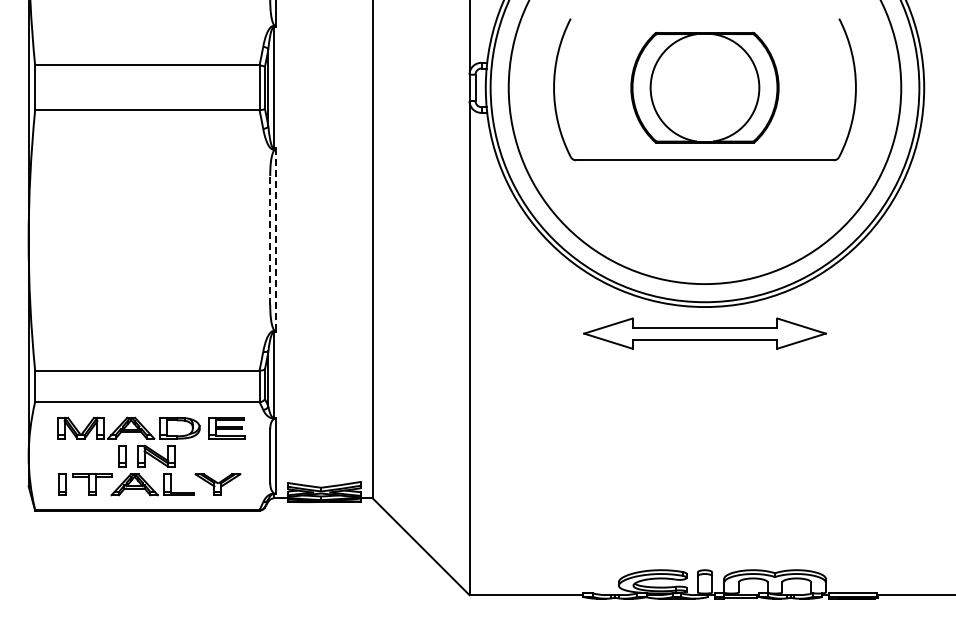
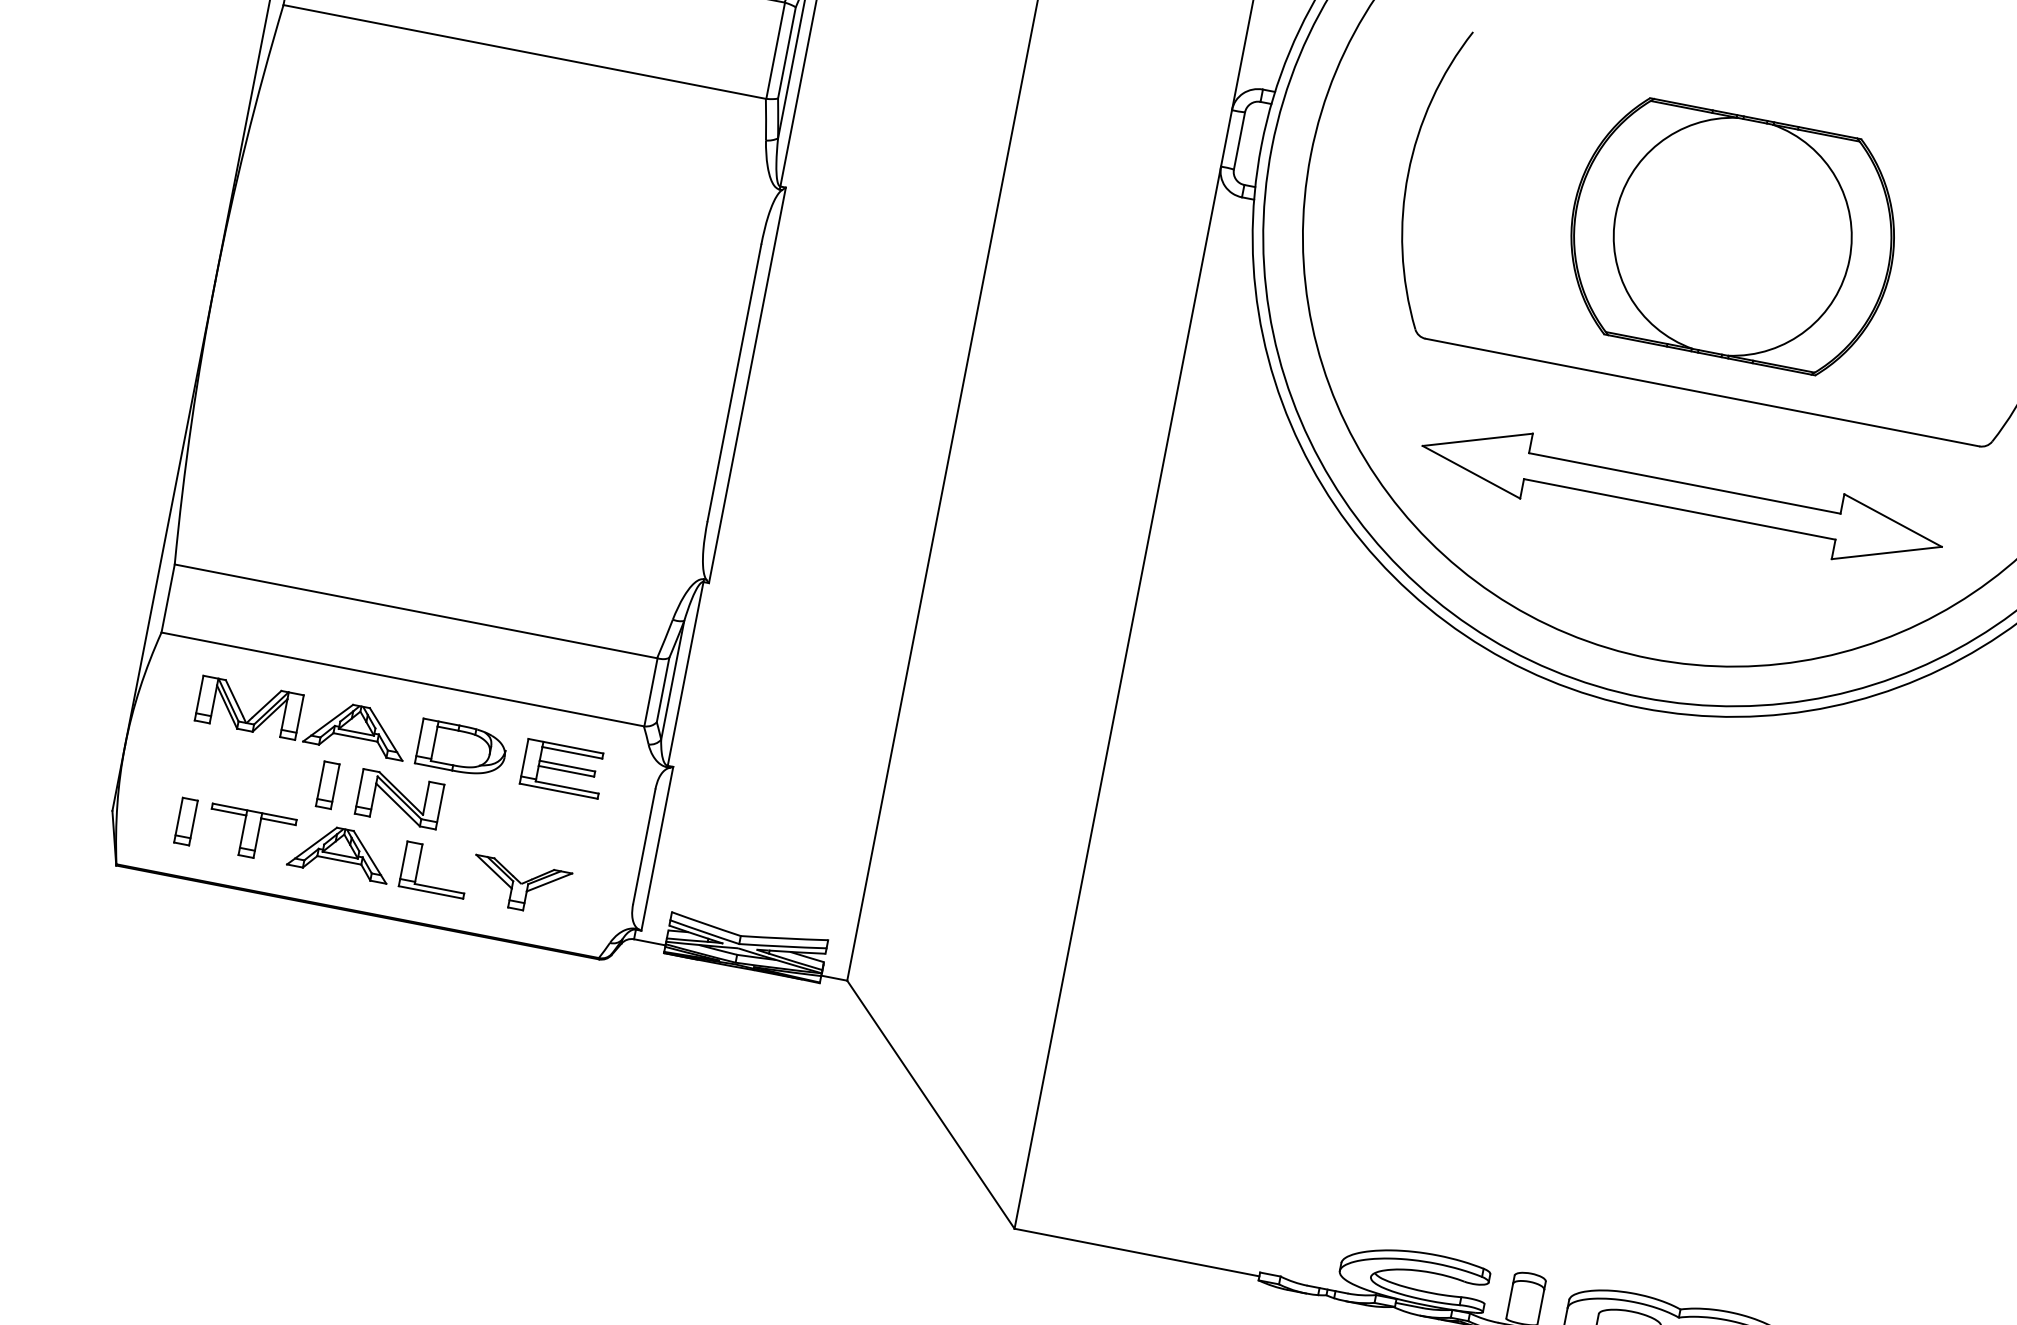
line: (270, 239) -> (735, 381), dashed -> solid
line: (276, 240) -> (747, 385), dashed -> solid
part: (704, 333) -> (1681, 495), moved

